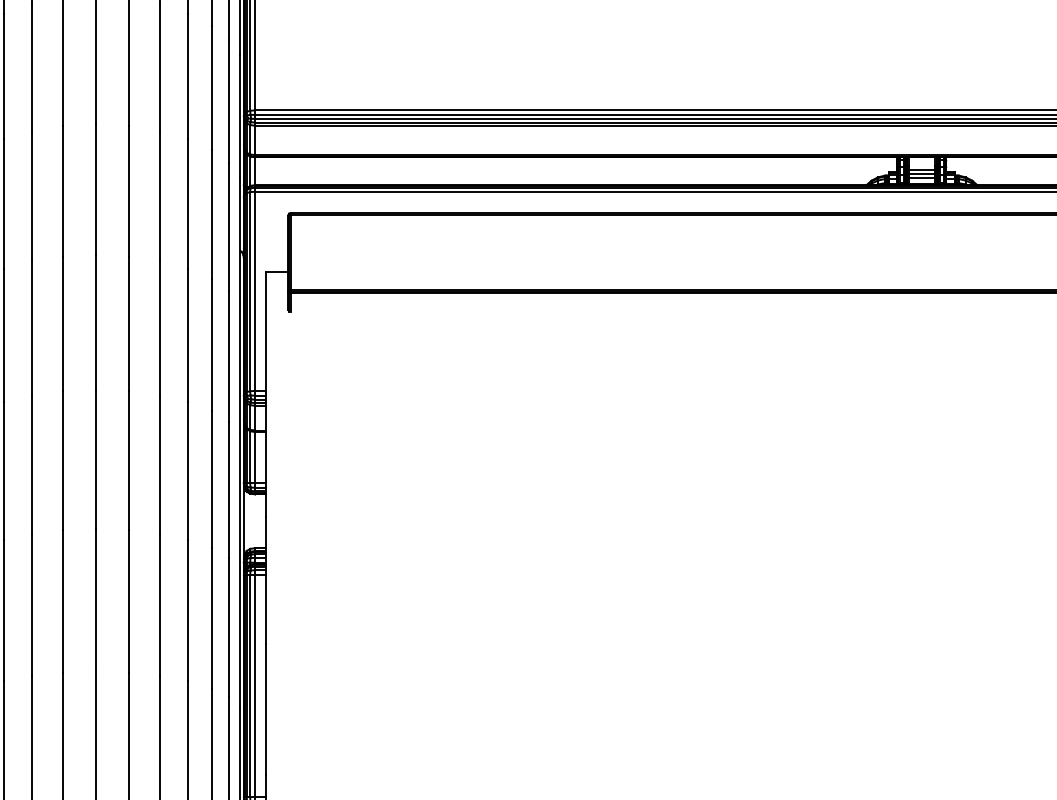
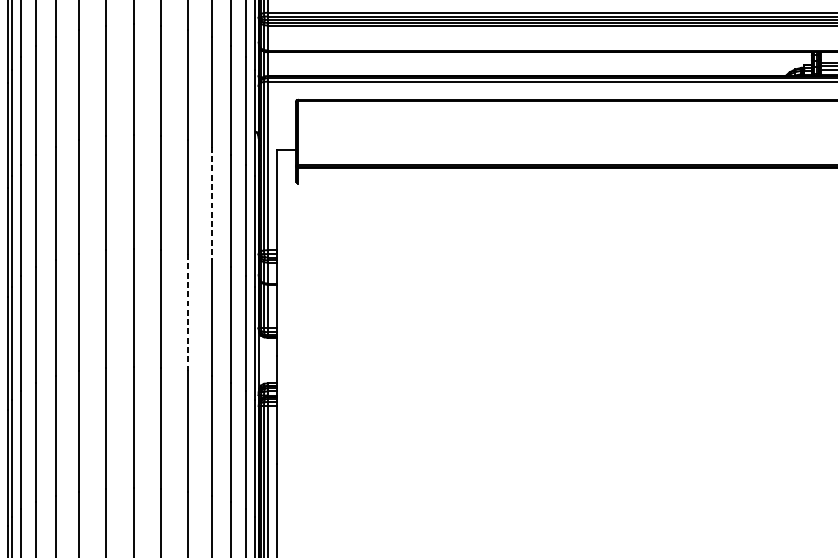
line: (188, 335) -> (211, 203), solid -> dashed
line: (160, 465) -> (188, 313), solid -> dashed

